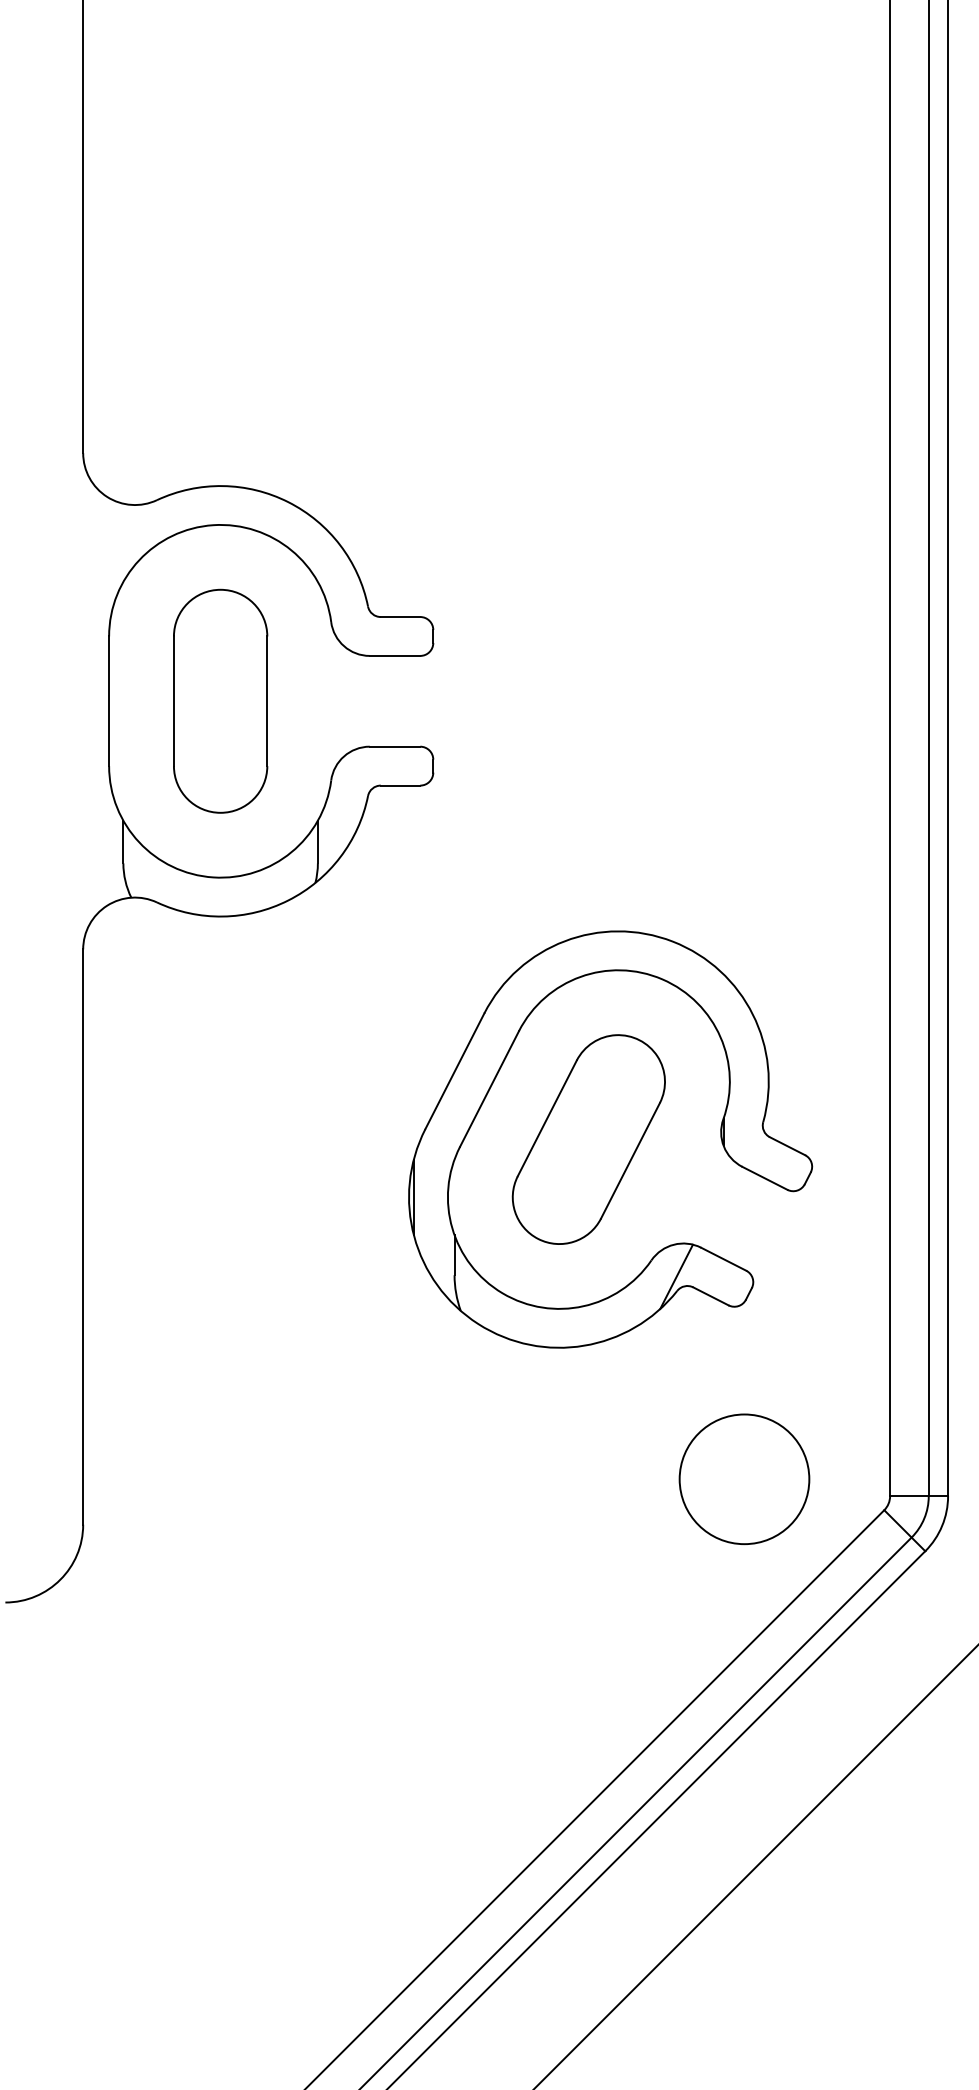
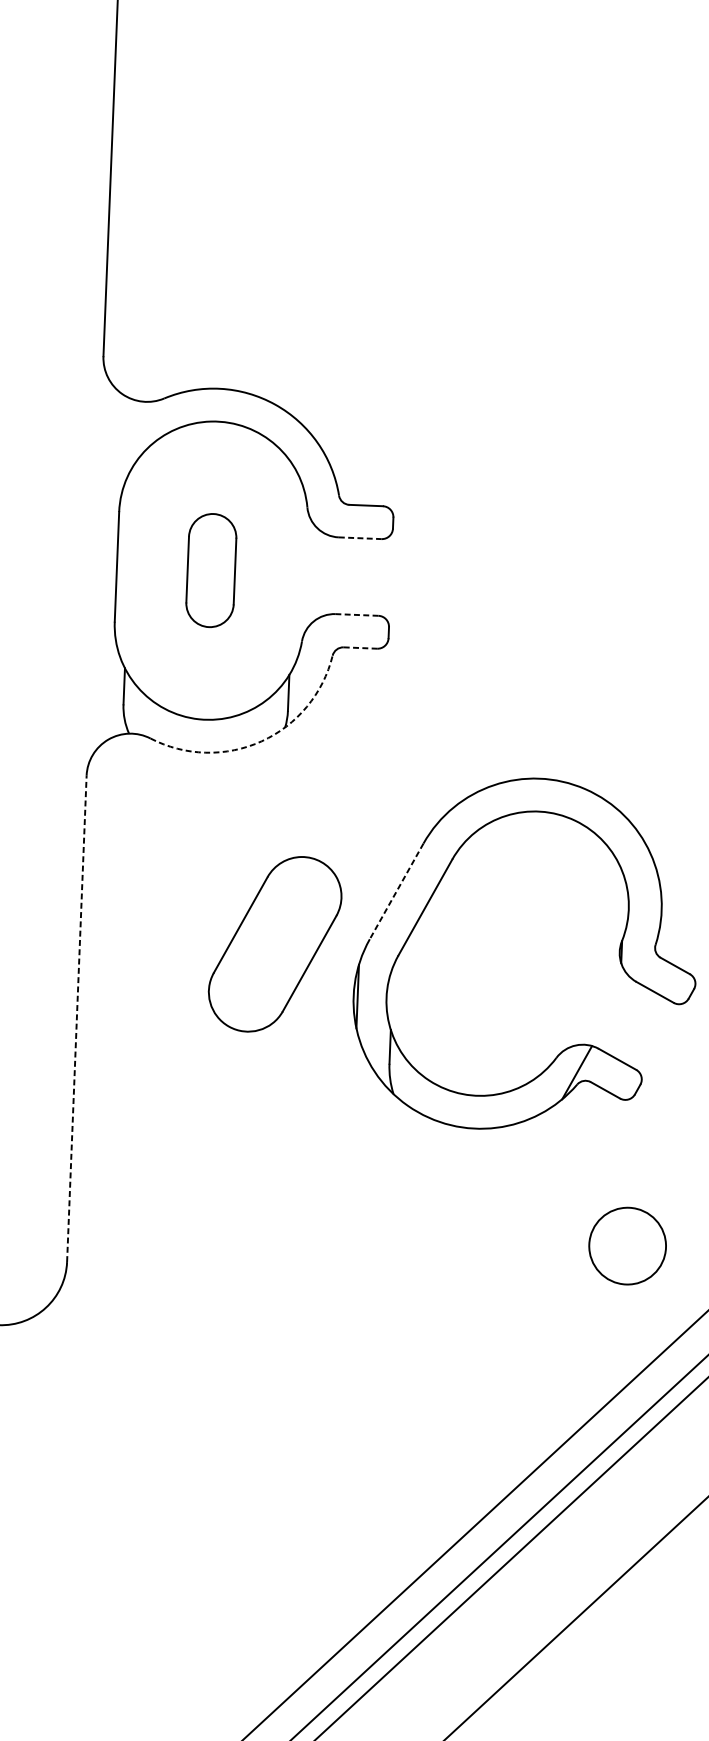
line: (395, 655) -> (360, 537), solid -> dashed
part: (220, 700) -> (211, 569), size x0.6
line: (394, 746) -> (356, 614), solid -> dashed
line: (400, 785) -> (360, 647), solid -> dashed
arc: (288, 900) -> (261, 741), solid -> dashed
line: (454, 1071) -> (396, 891), solid -> dashed
part: (588, 1139) -> (274, 944), moved
line: (83, 1237) -> (77, 1019), solid -> dashed
circle: (744, 1479) -> (627, 1246), size x0.7

